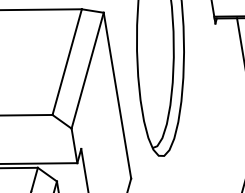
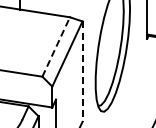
line: (67, 62) -> (56, 47), solid -> dashed
line: (117, 97) -> (82, 72), solid -> dashed

